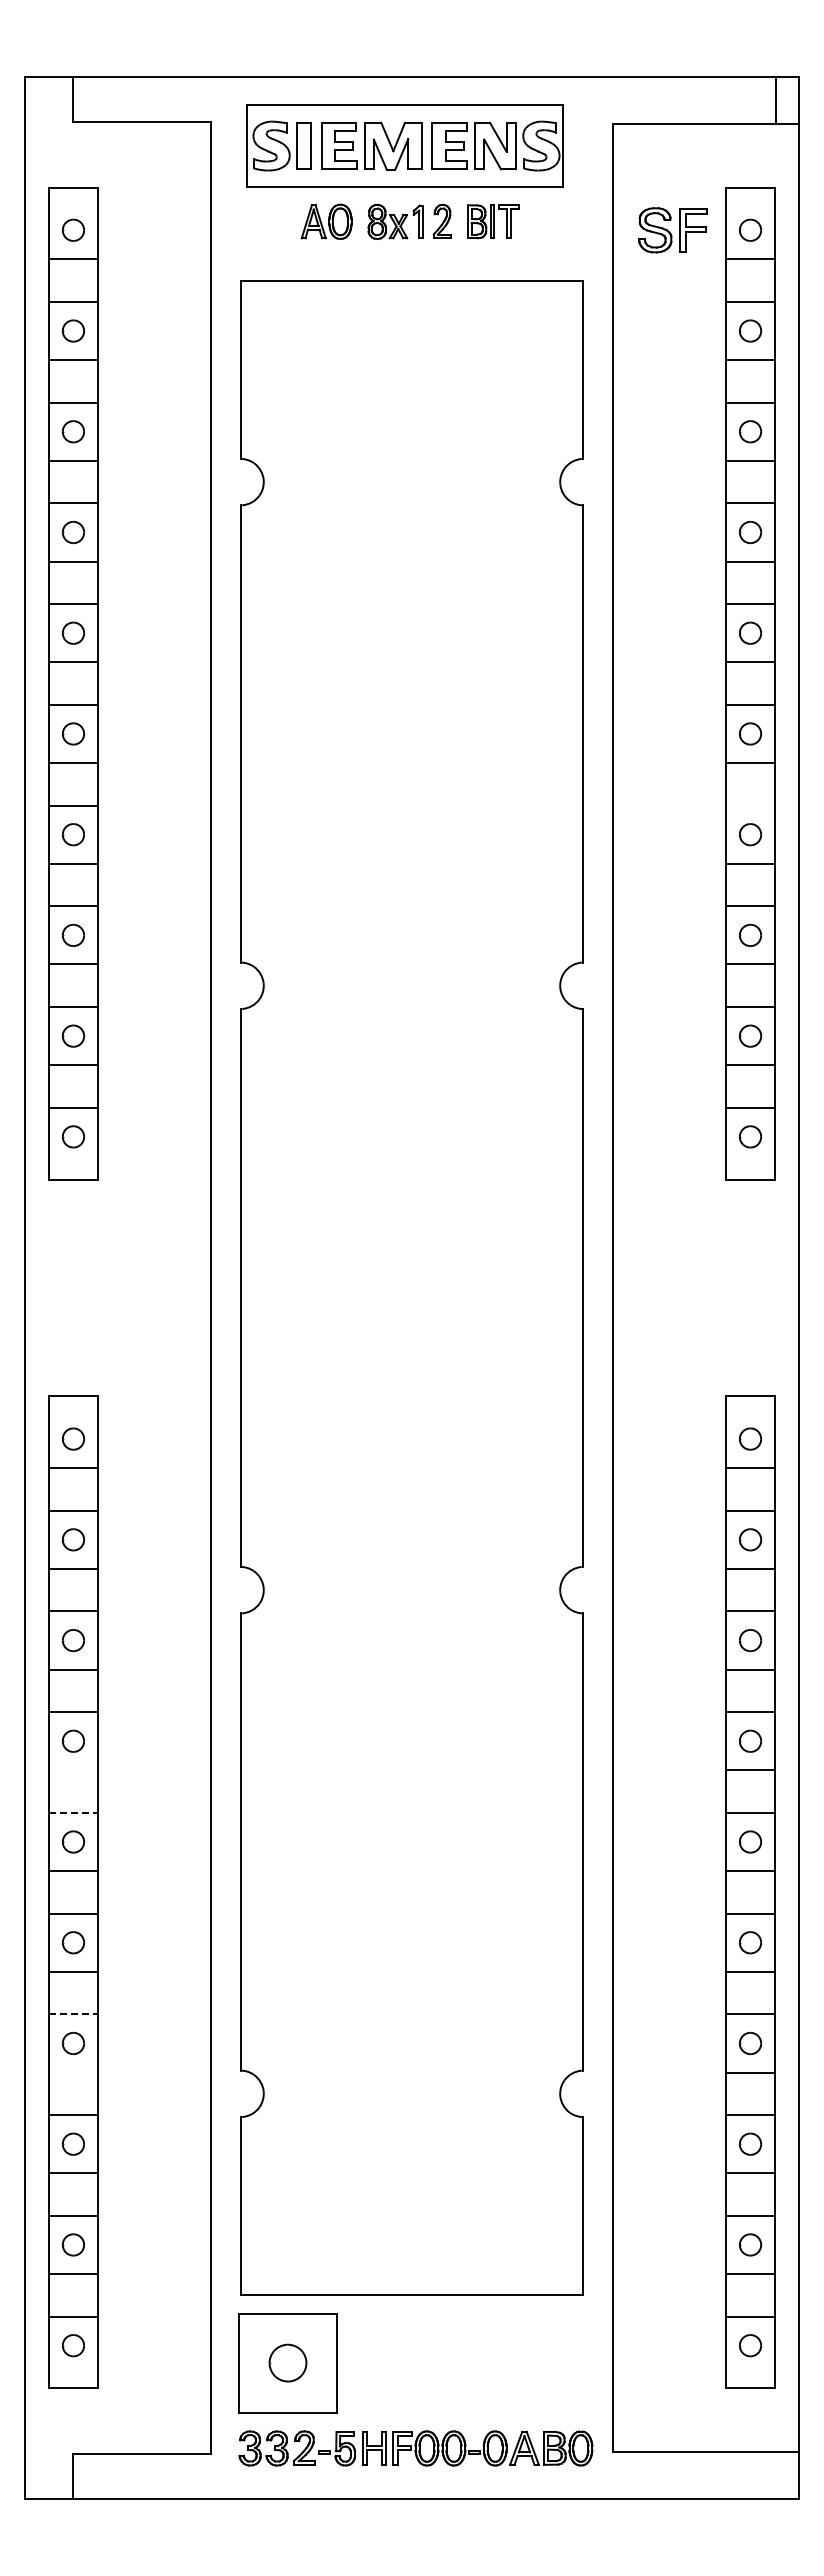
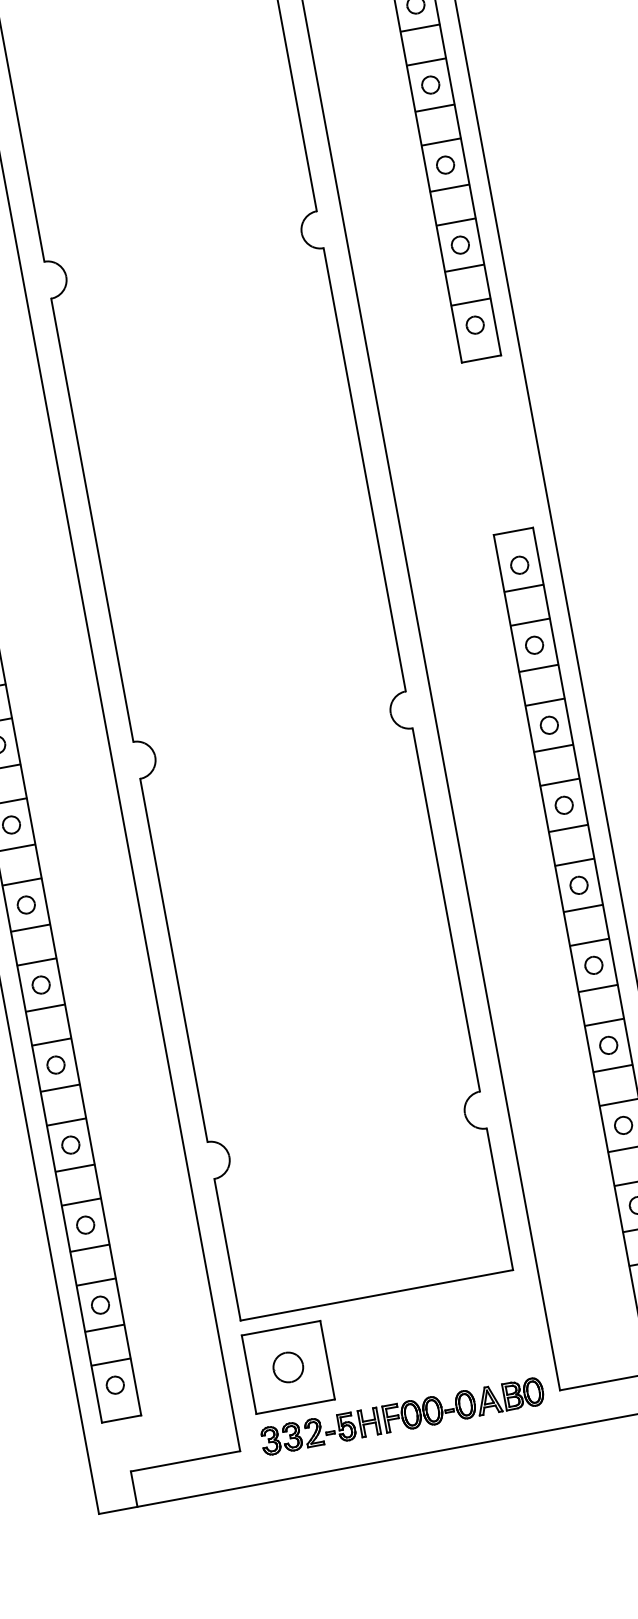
line: (750, 805) -> (426, 61), added
line: (73, 1770) -> (30, 928), added
line: (73, 1812) -> (36, 961), dashed -> solid
line: (73, 2014) -> (66, 1122), dashed -> solid
line: (73, 2072) -> (75, 1168), added

